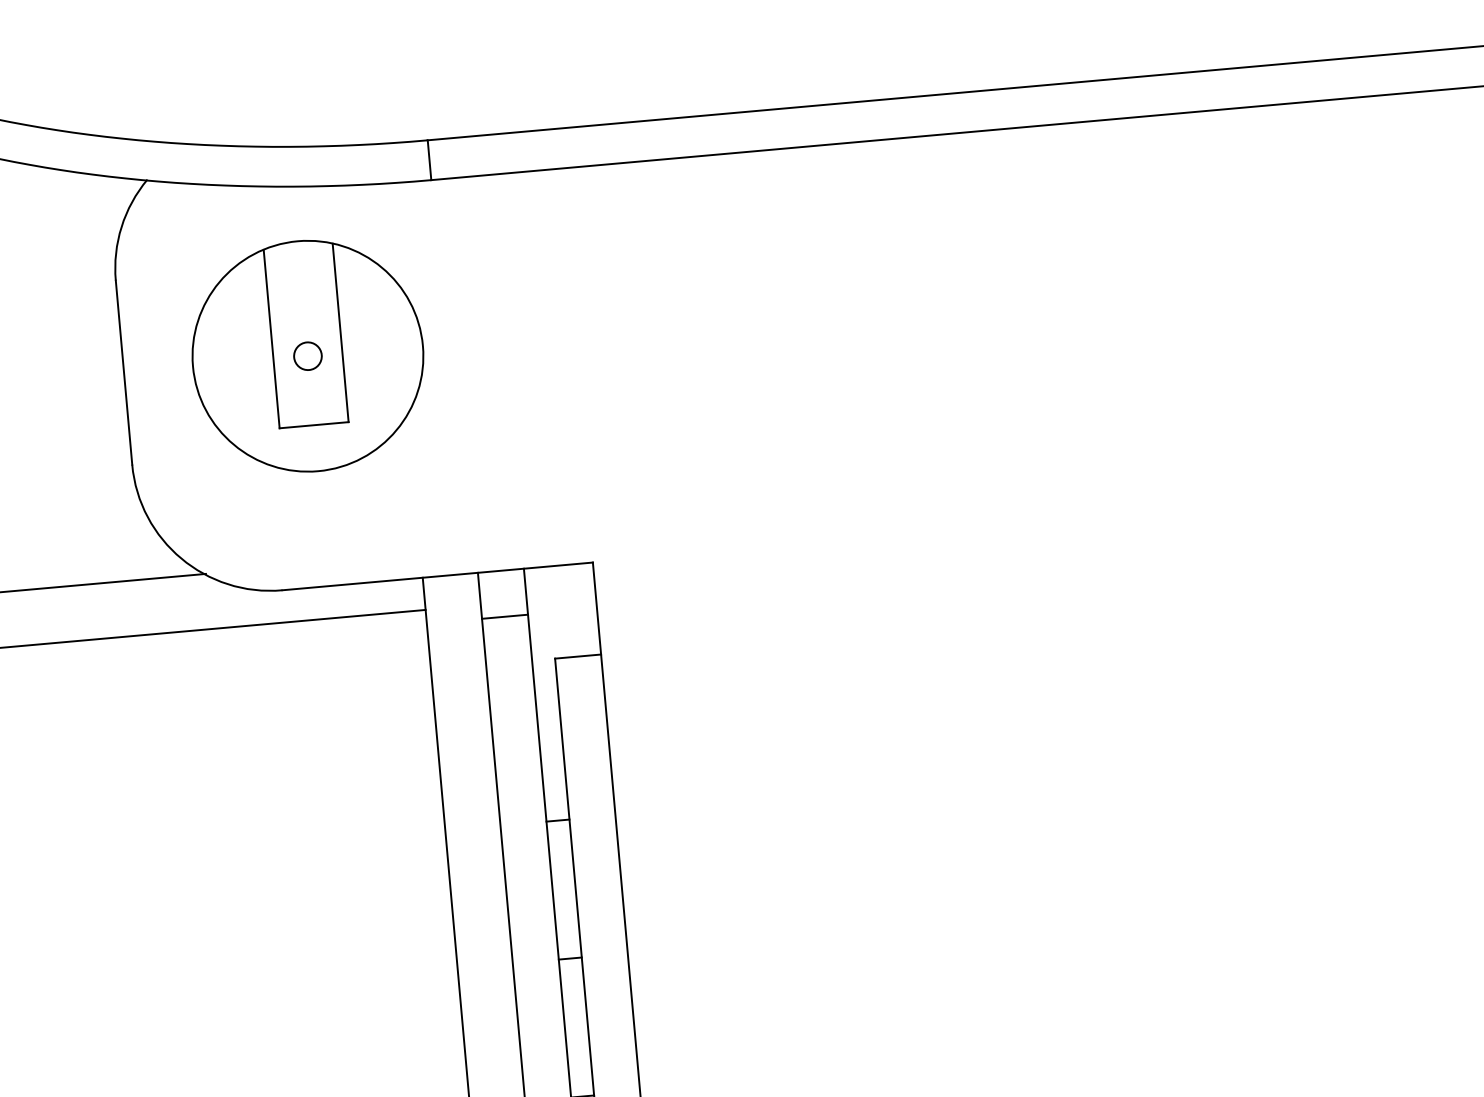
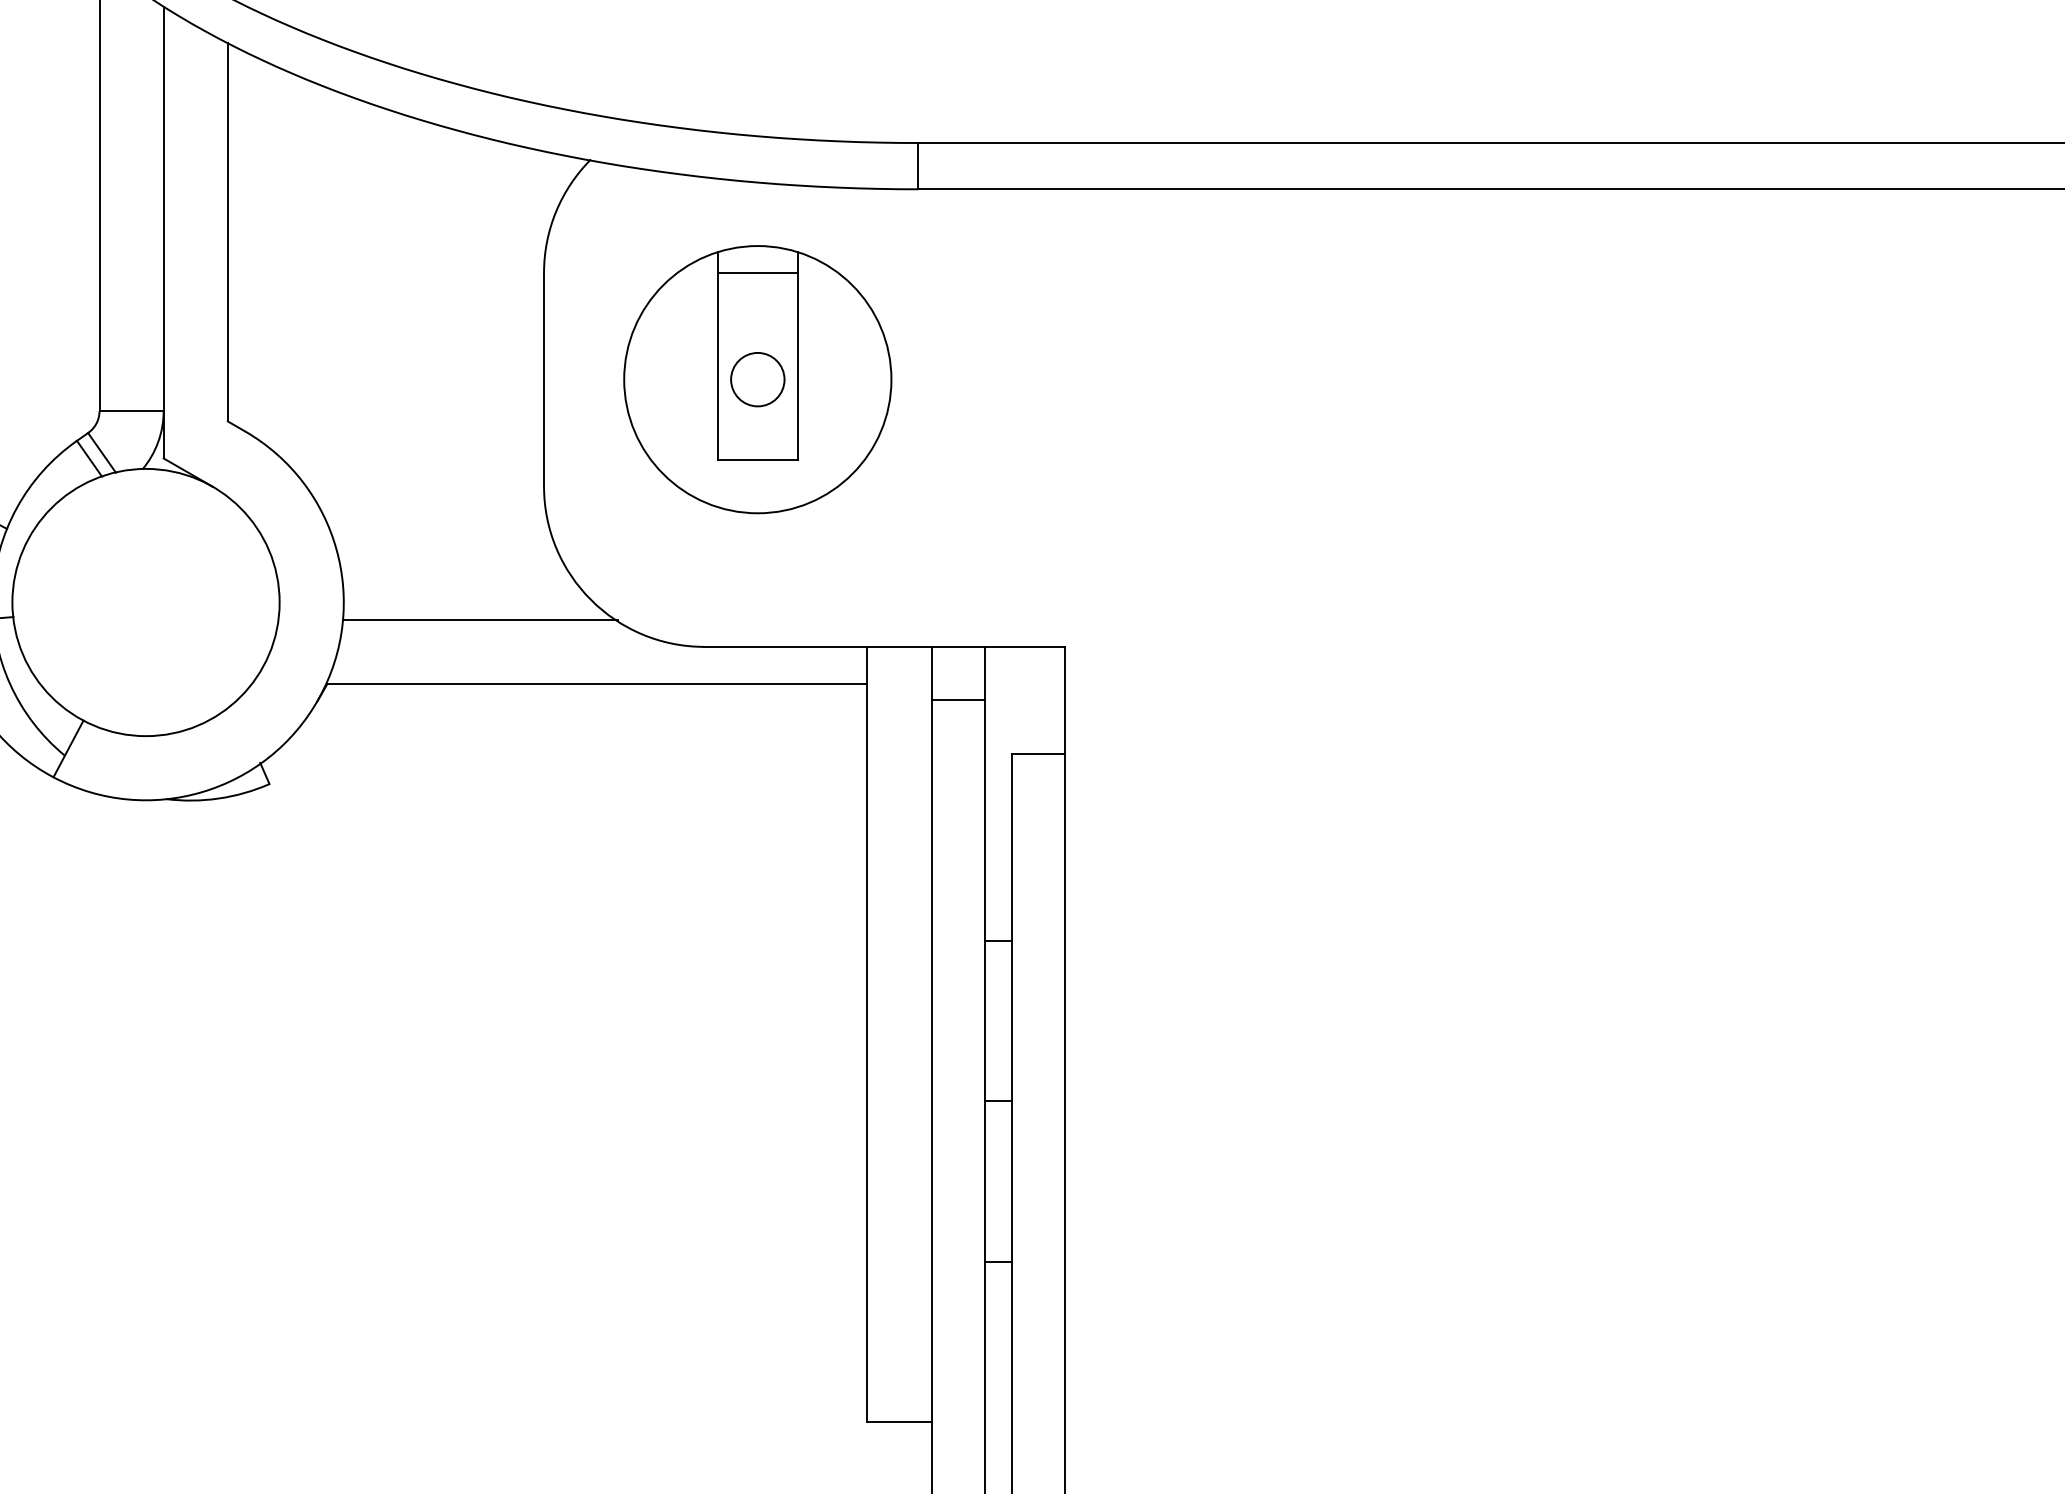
line: (299, 264) -> (757, 272), added
circle: (307, 356) -> (757, 379), size x1.67

